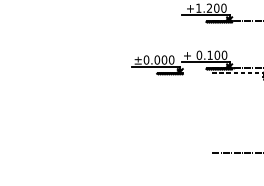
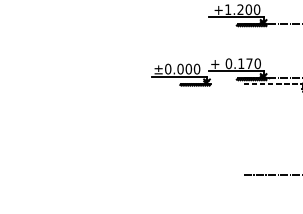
text: (217, 54) -> (249, 62), 0.100 -> 0.170

